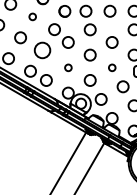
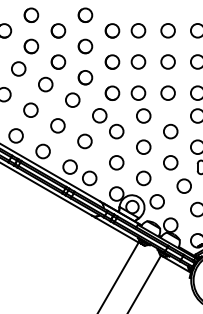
circle: (32, 16) -> (72, 99), size x1.67
circle: (42, 50) -> (84, 141), size x0.71
circle: (68, 67) -> (116, 162), size x1.67
circle: (111, 67) -> (170, 162), size x1.67

